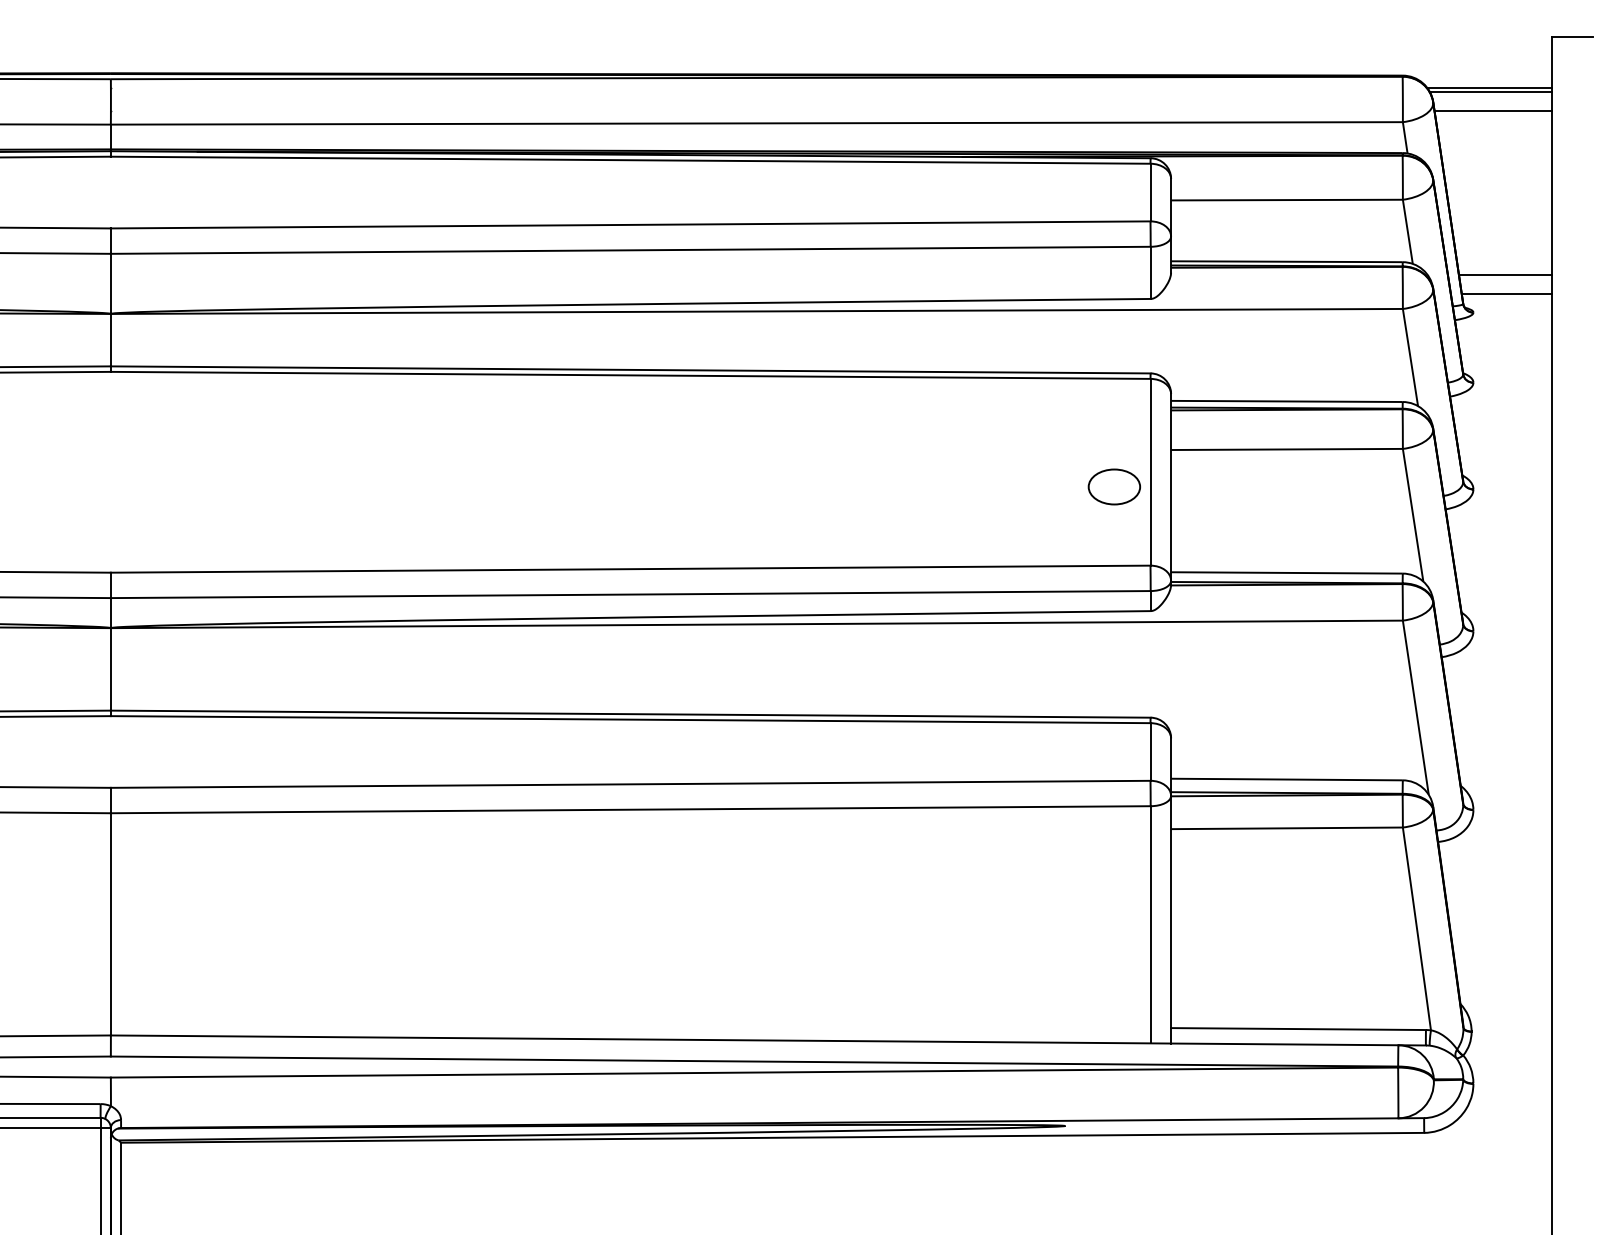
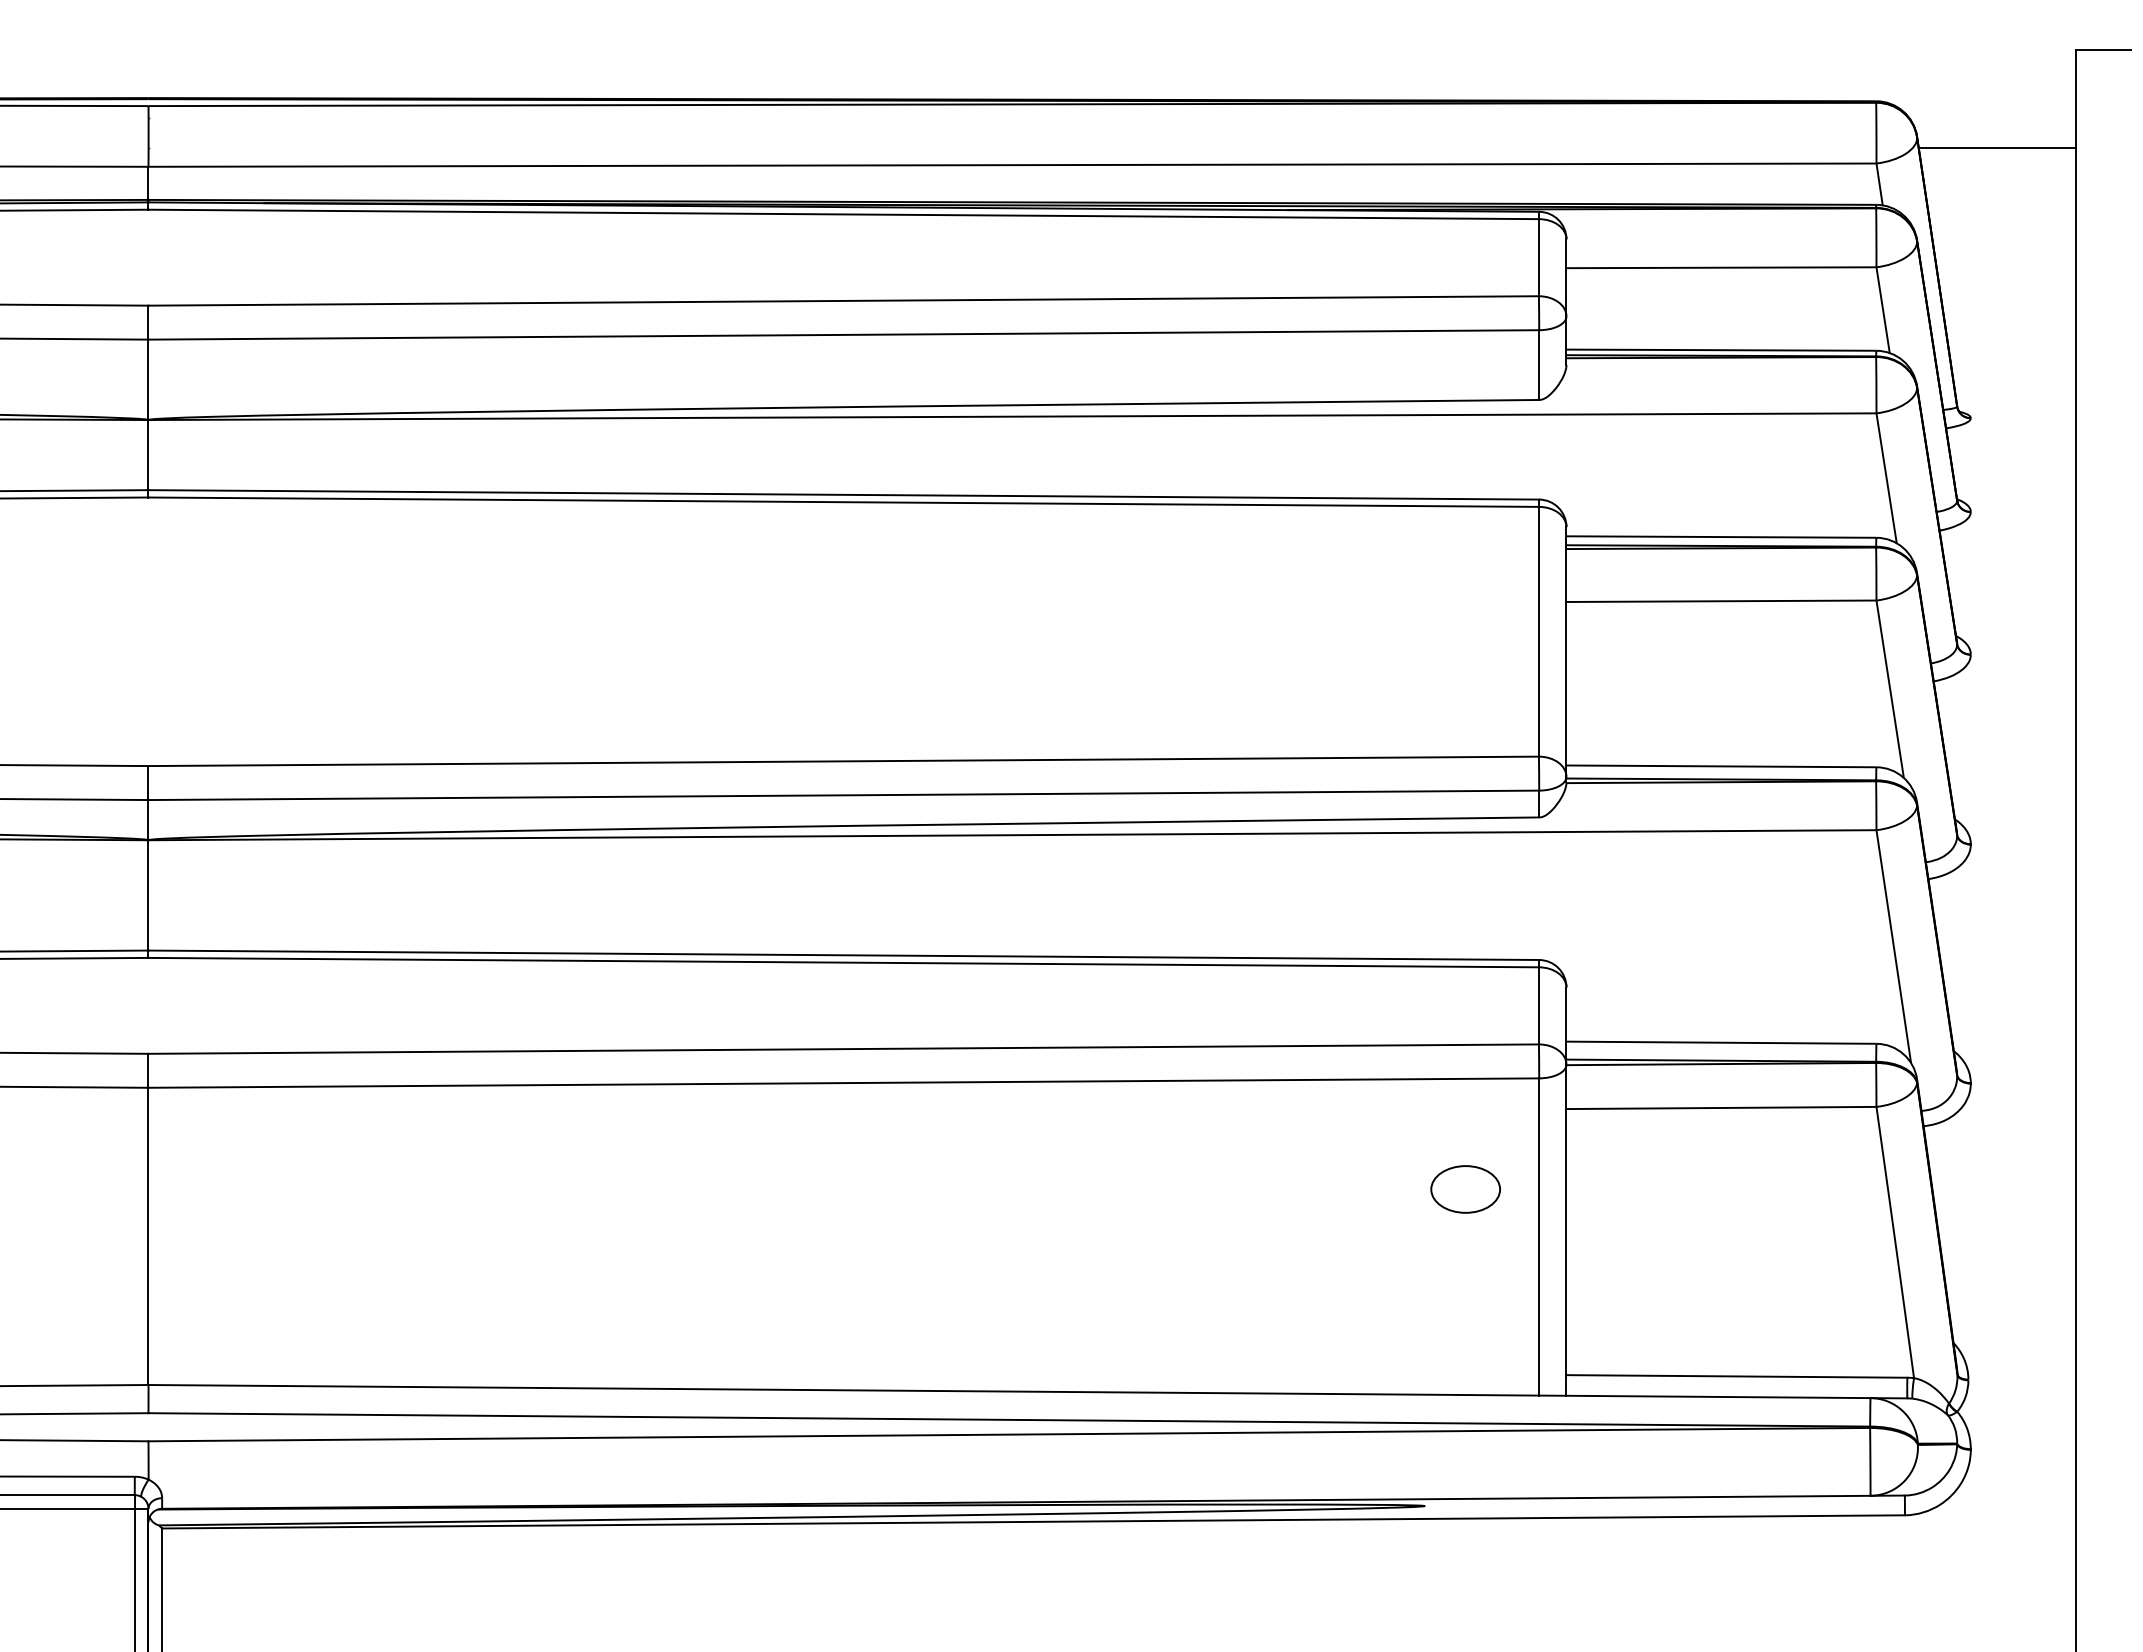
line: (1489, 88) -> (1992, 118), removed
line: (1490, 92) -> (1993, 123), removed
line: (1505, 275) -> (2013, 368), removed
line: (1506, 294) -> (2015, 393), removed
part: (1114, 487) -> (1465, 1189), moved

